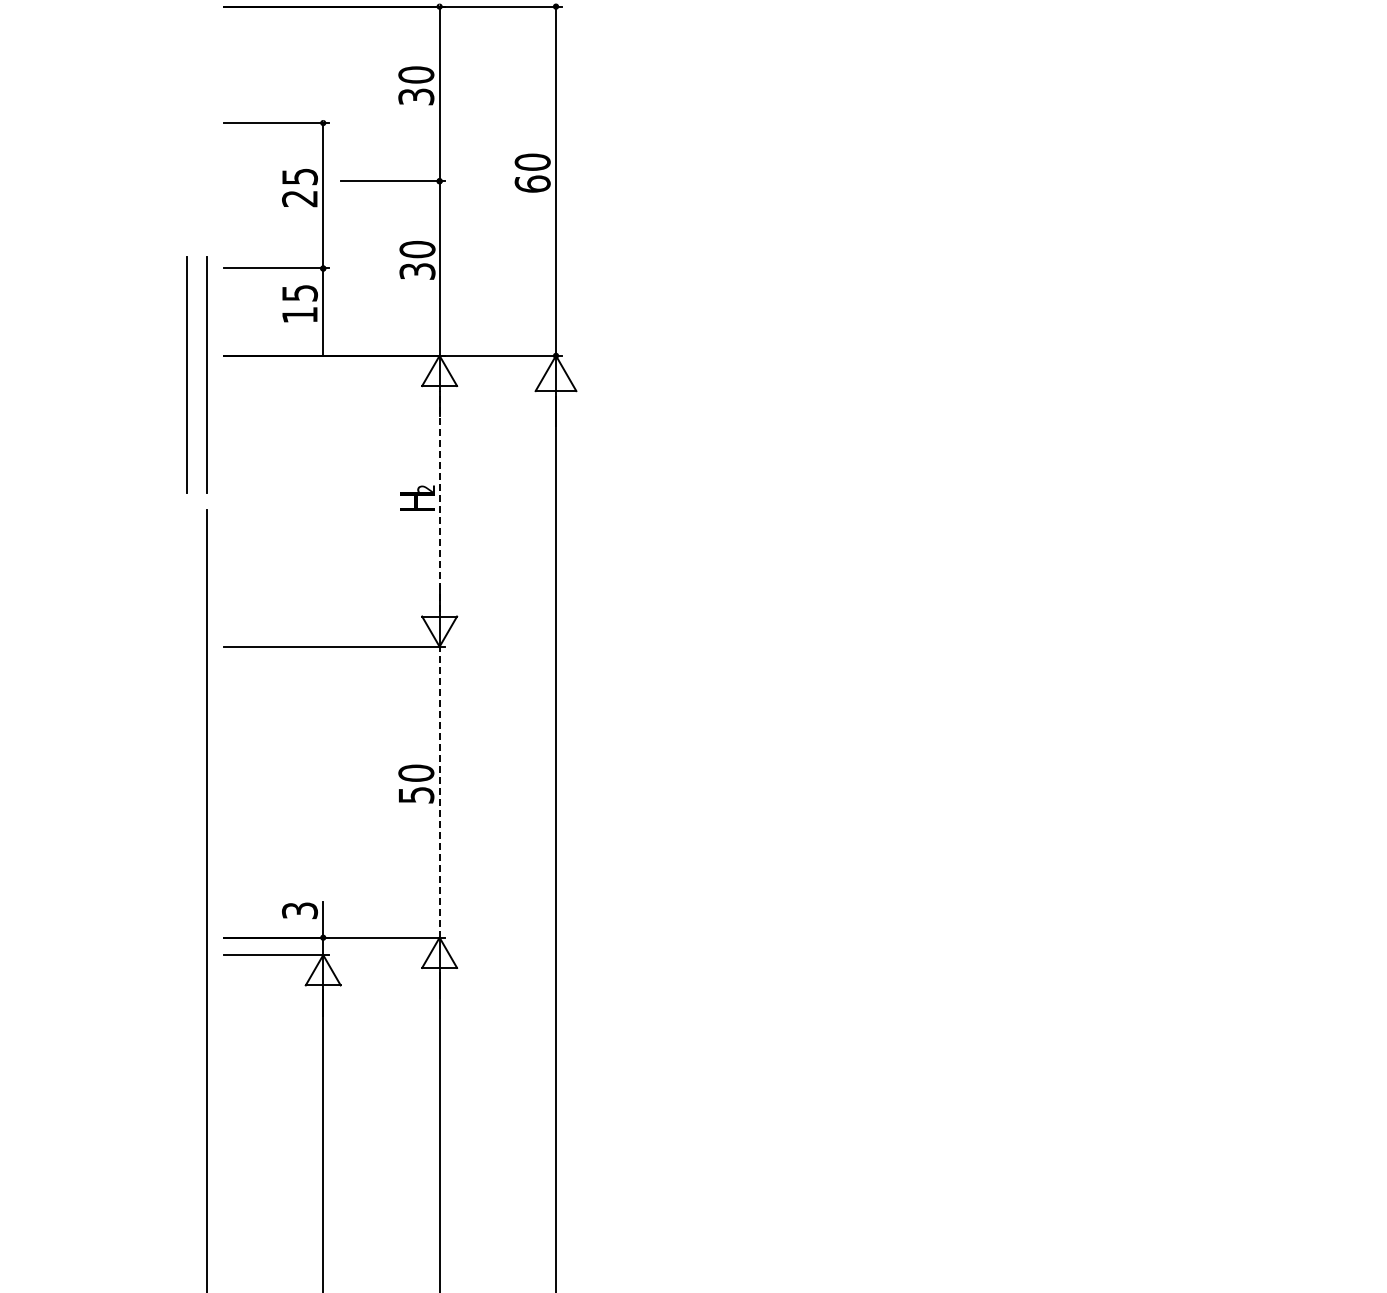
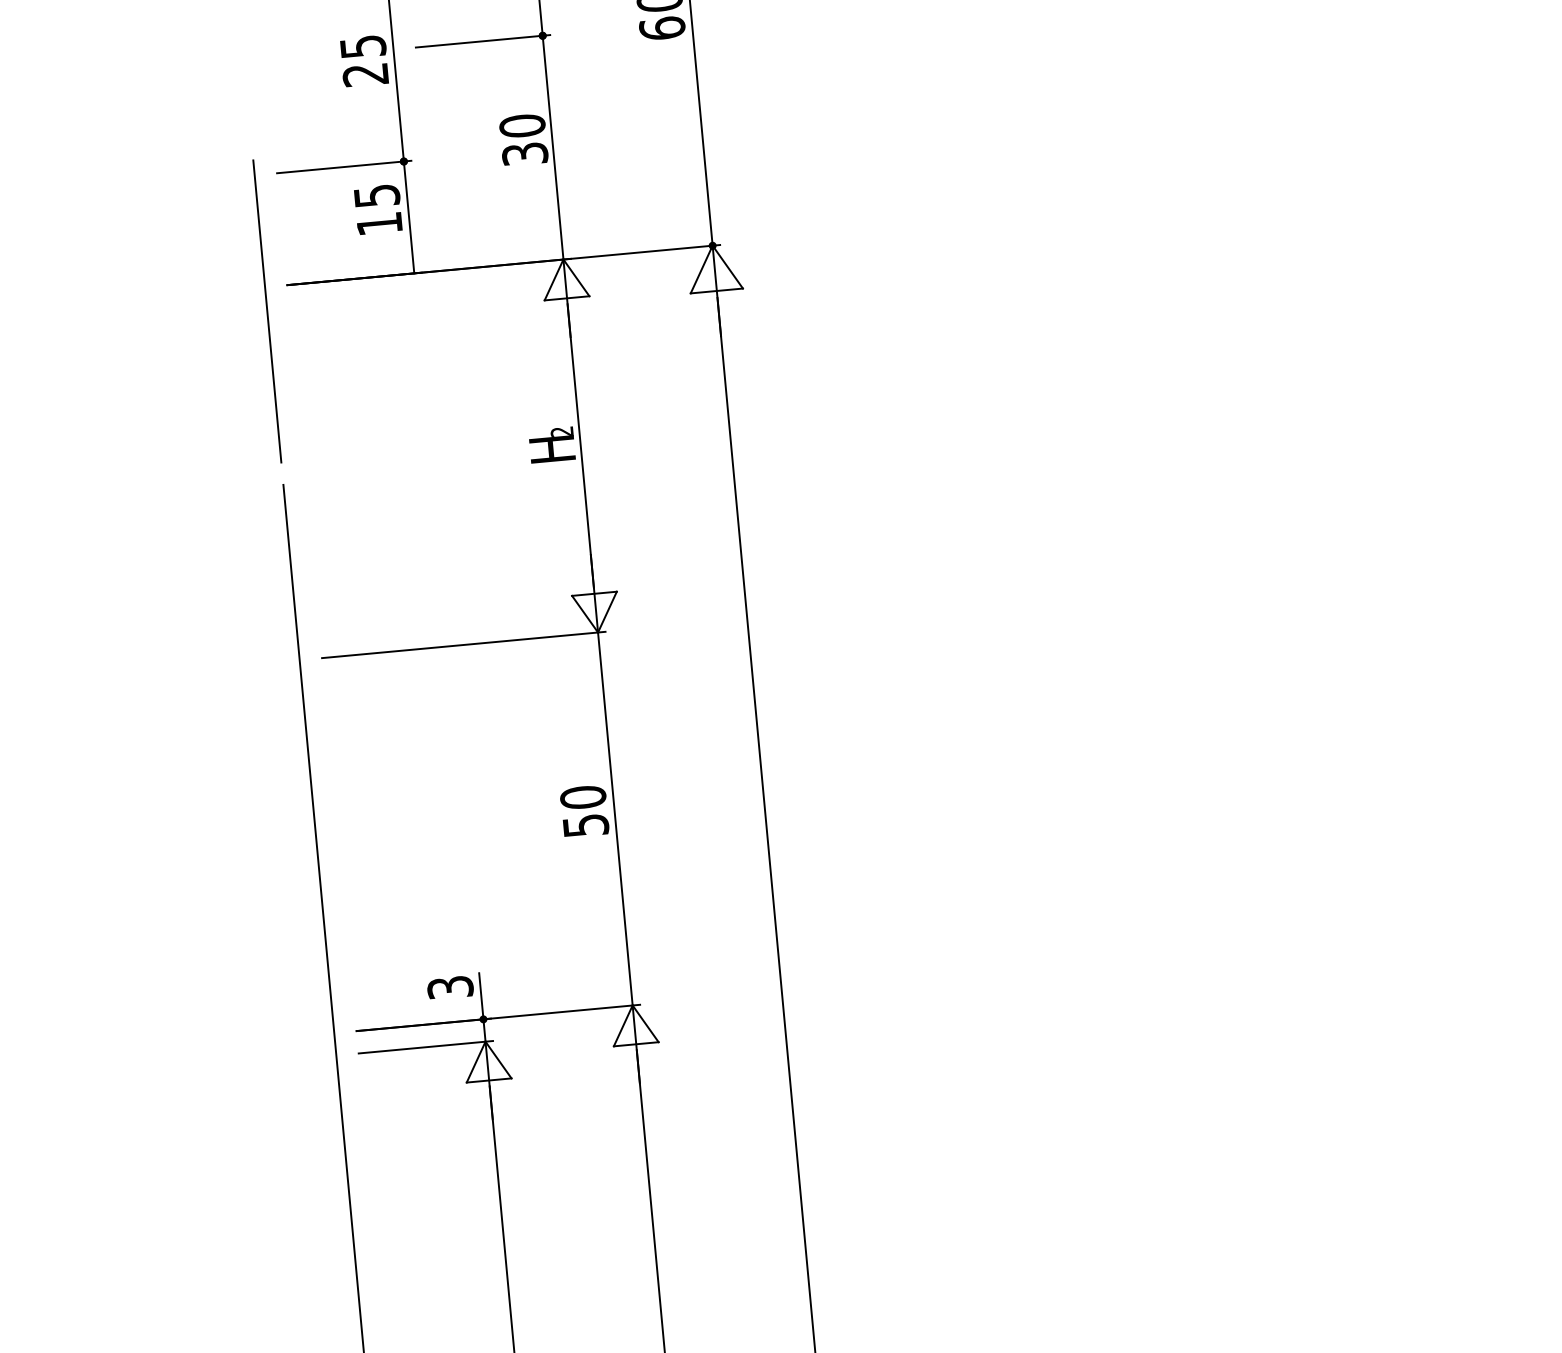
line: (186, 374) -> (241, 313), removed
line: (439, 501) -> (580, 446), dashed -> solid
line: (439, 791) -> (615, 818), dashed -> solid

